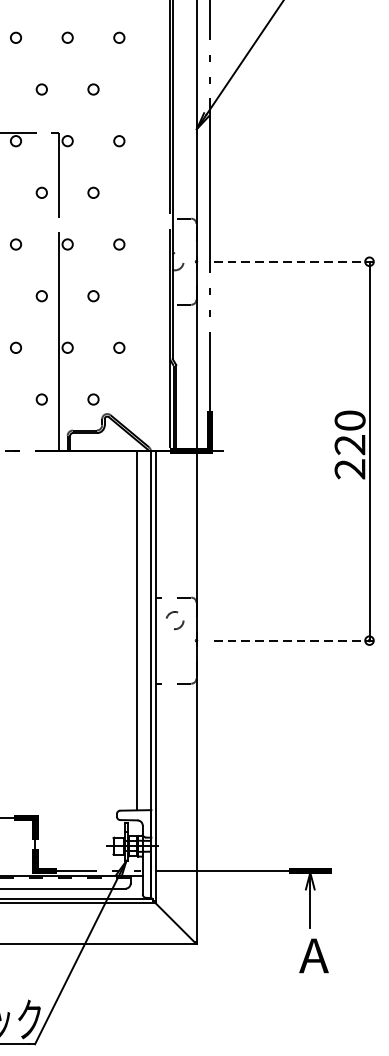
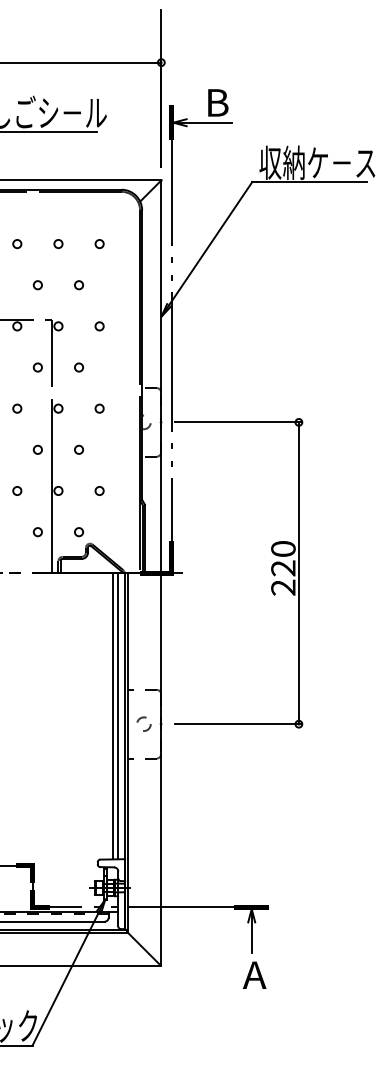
line: (293, 261) -> (238, 422), dashed -> solid
circle: (174, 619) -> (143, 723), moved
line: (143, 630) -> (118, 716), added
line: (293, 641) -> (238, 724), dashed -> solid

